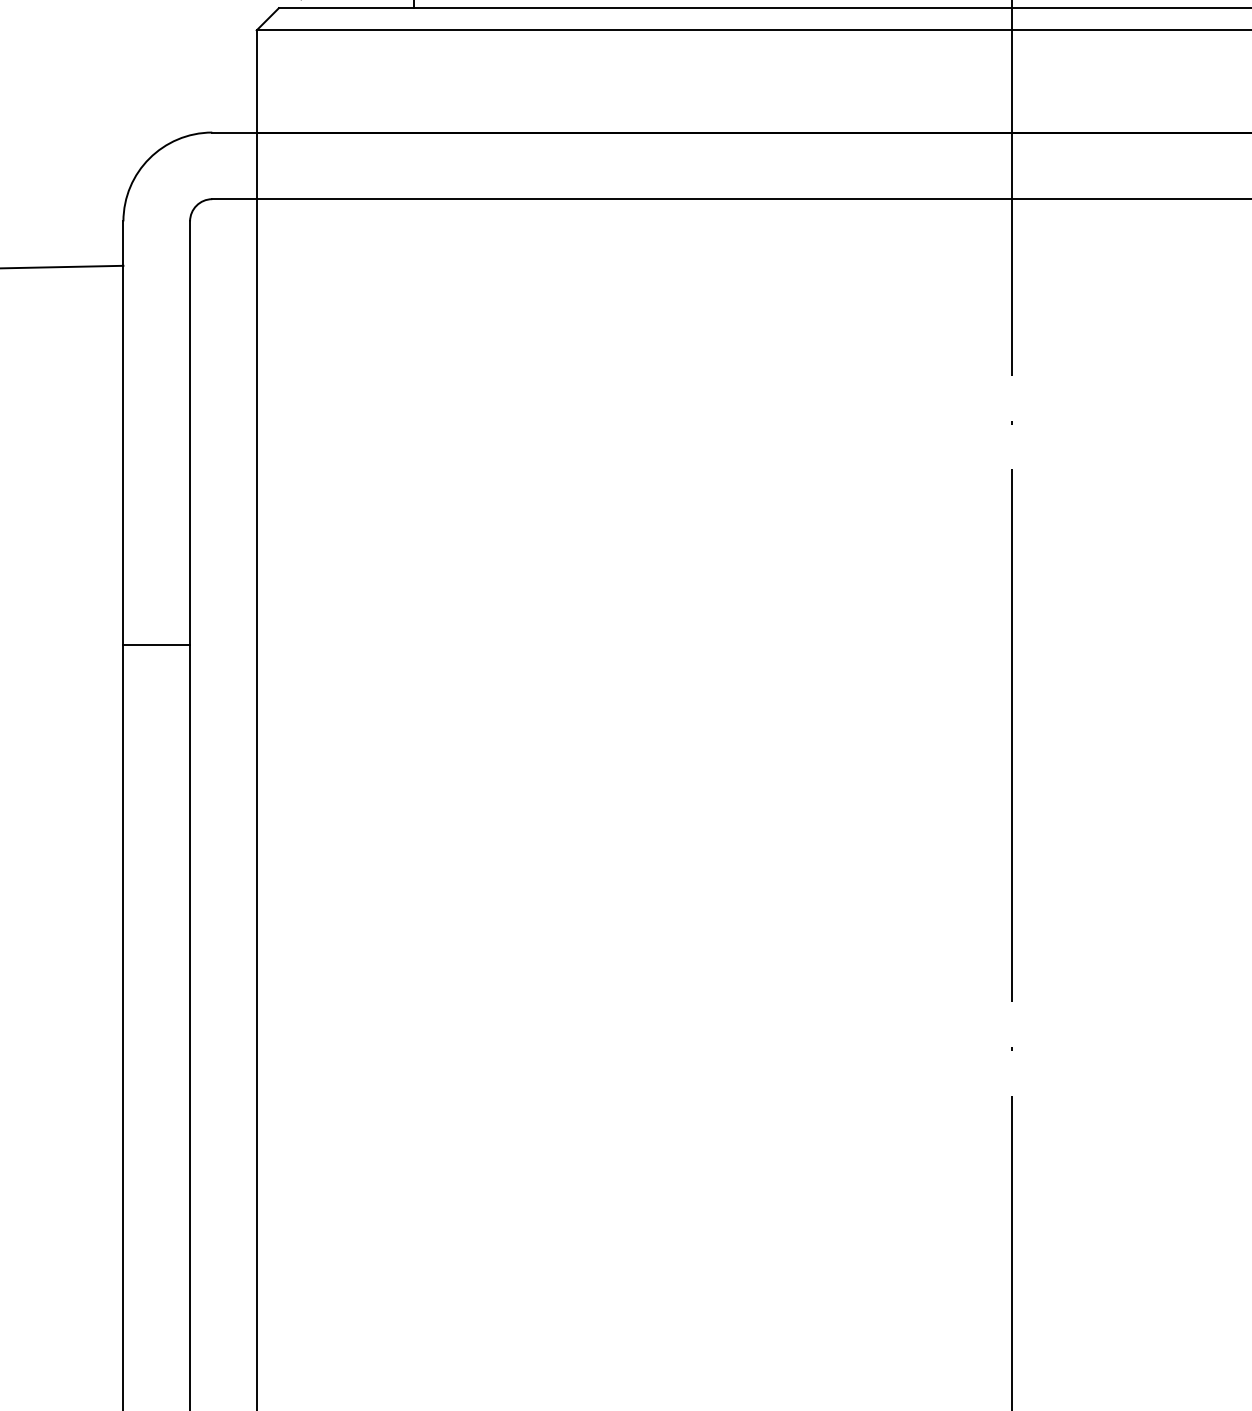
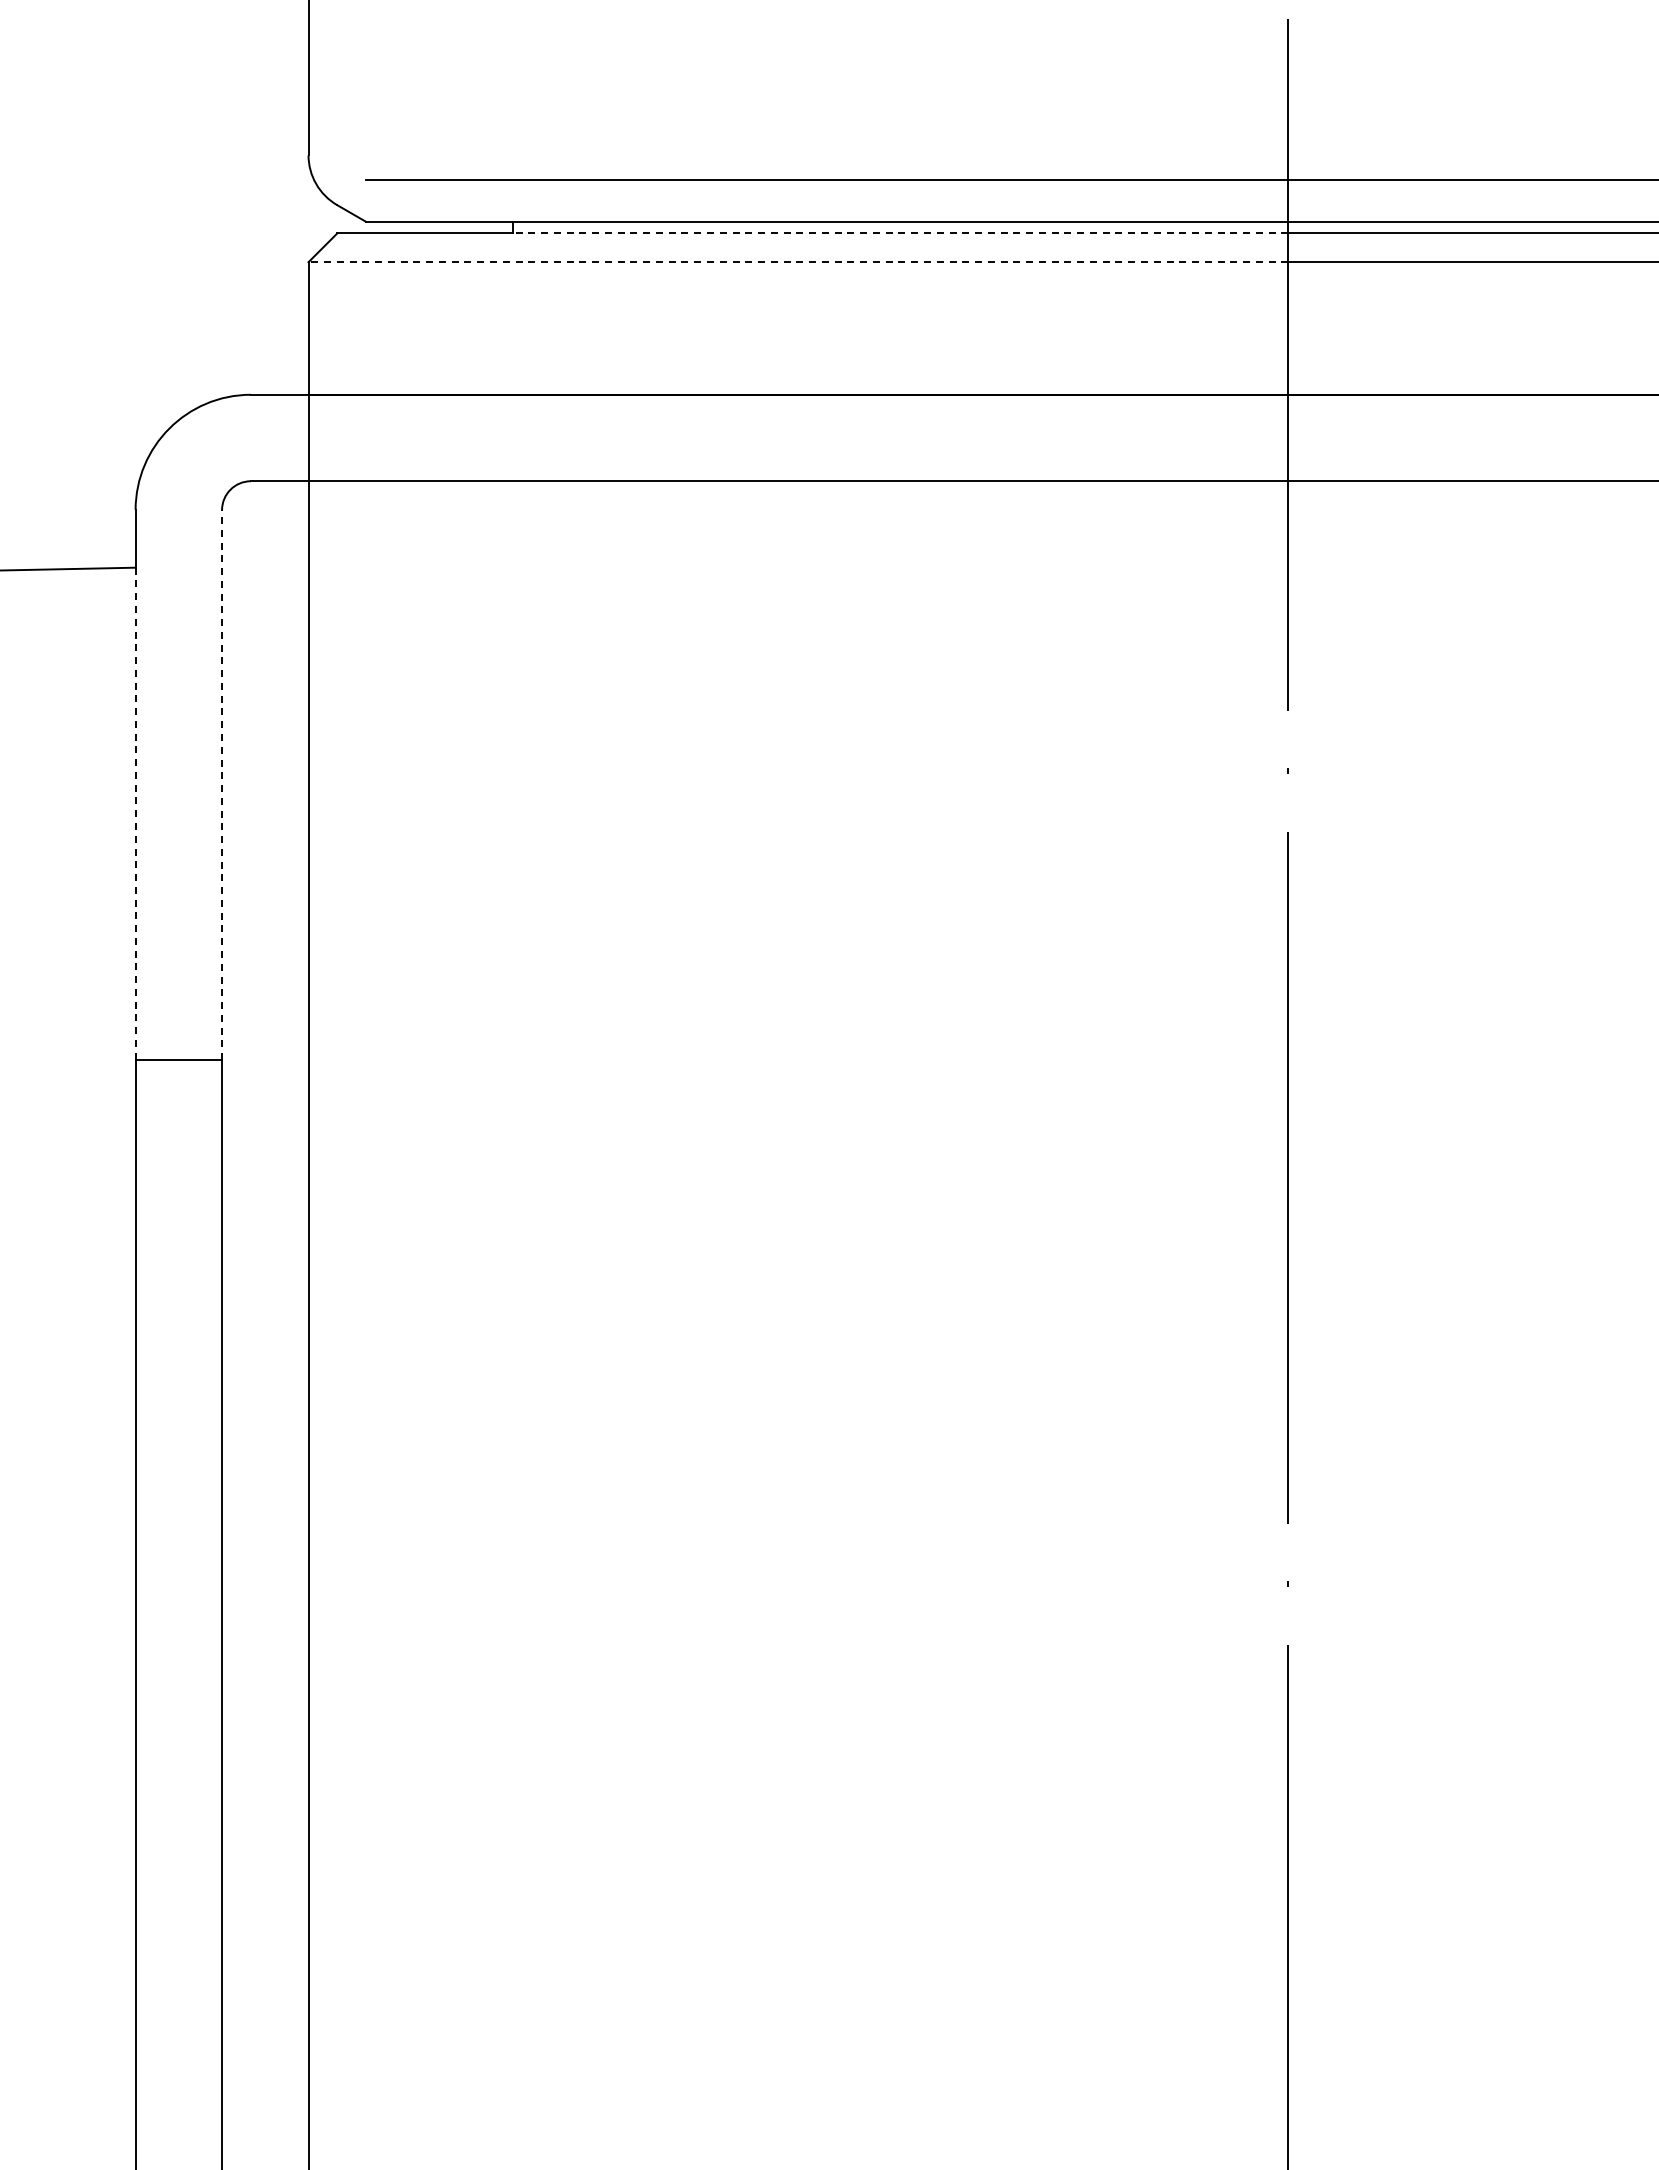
line: (712, 8) -> (900, 233), solid -> dashed
line: (634, 30) -> (798, 262), solid -> dashed
line: (190, 432) -> (222, 784), solid -> dashed
line: (123, 456) -> (135, 814), solid -> dashed

